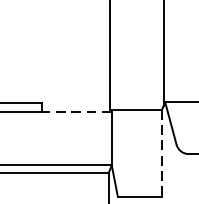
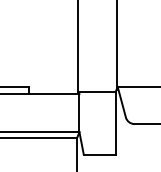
line: (75, 111) -> (53, 93), dashed -> solid
line: (162, 153) -> (115, 123), dashed -> solid

